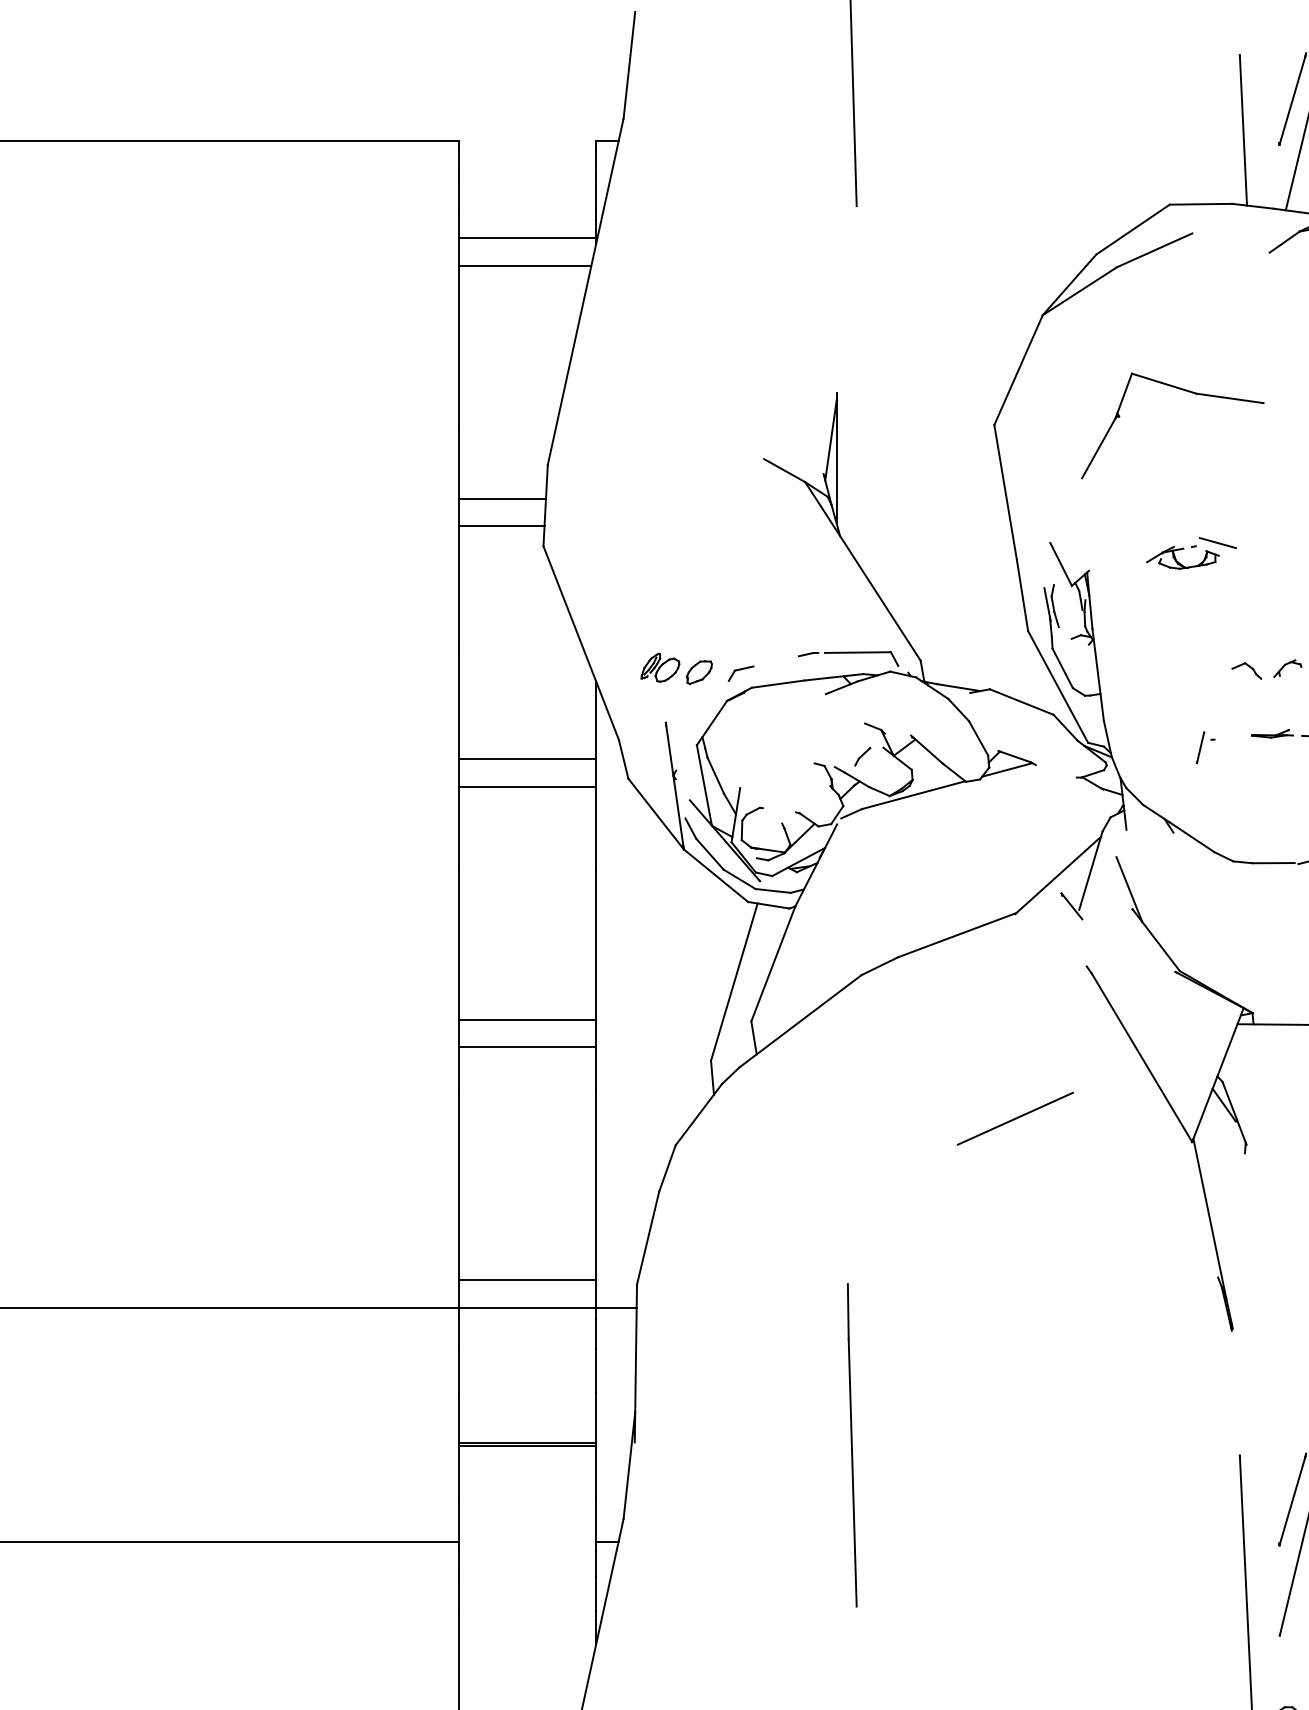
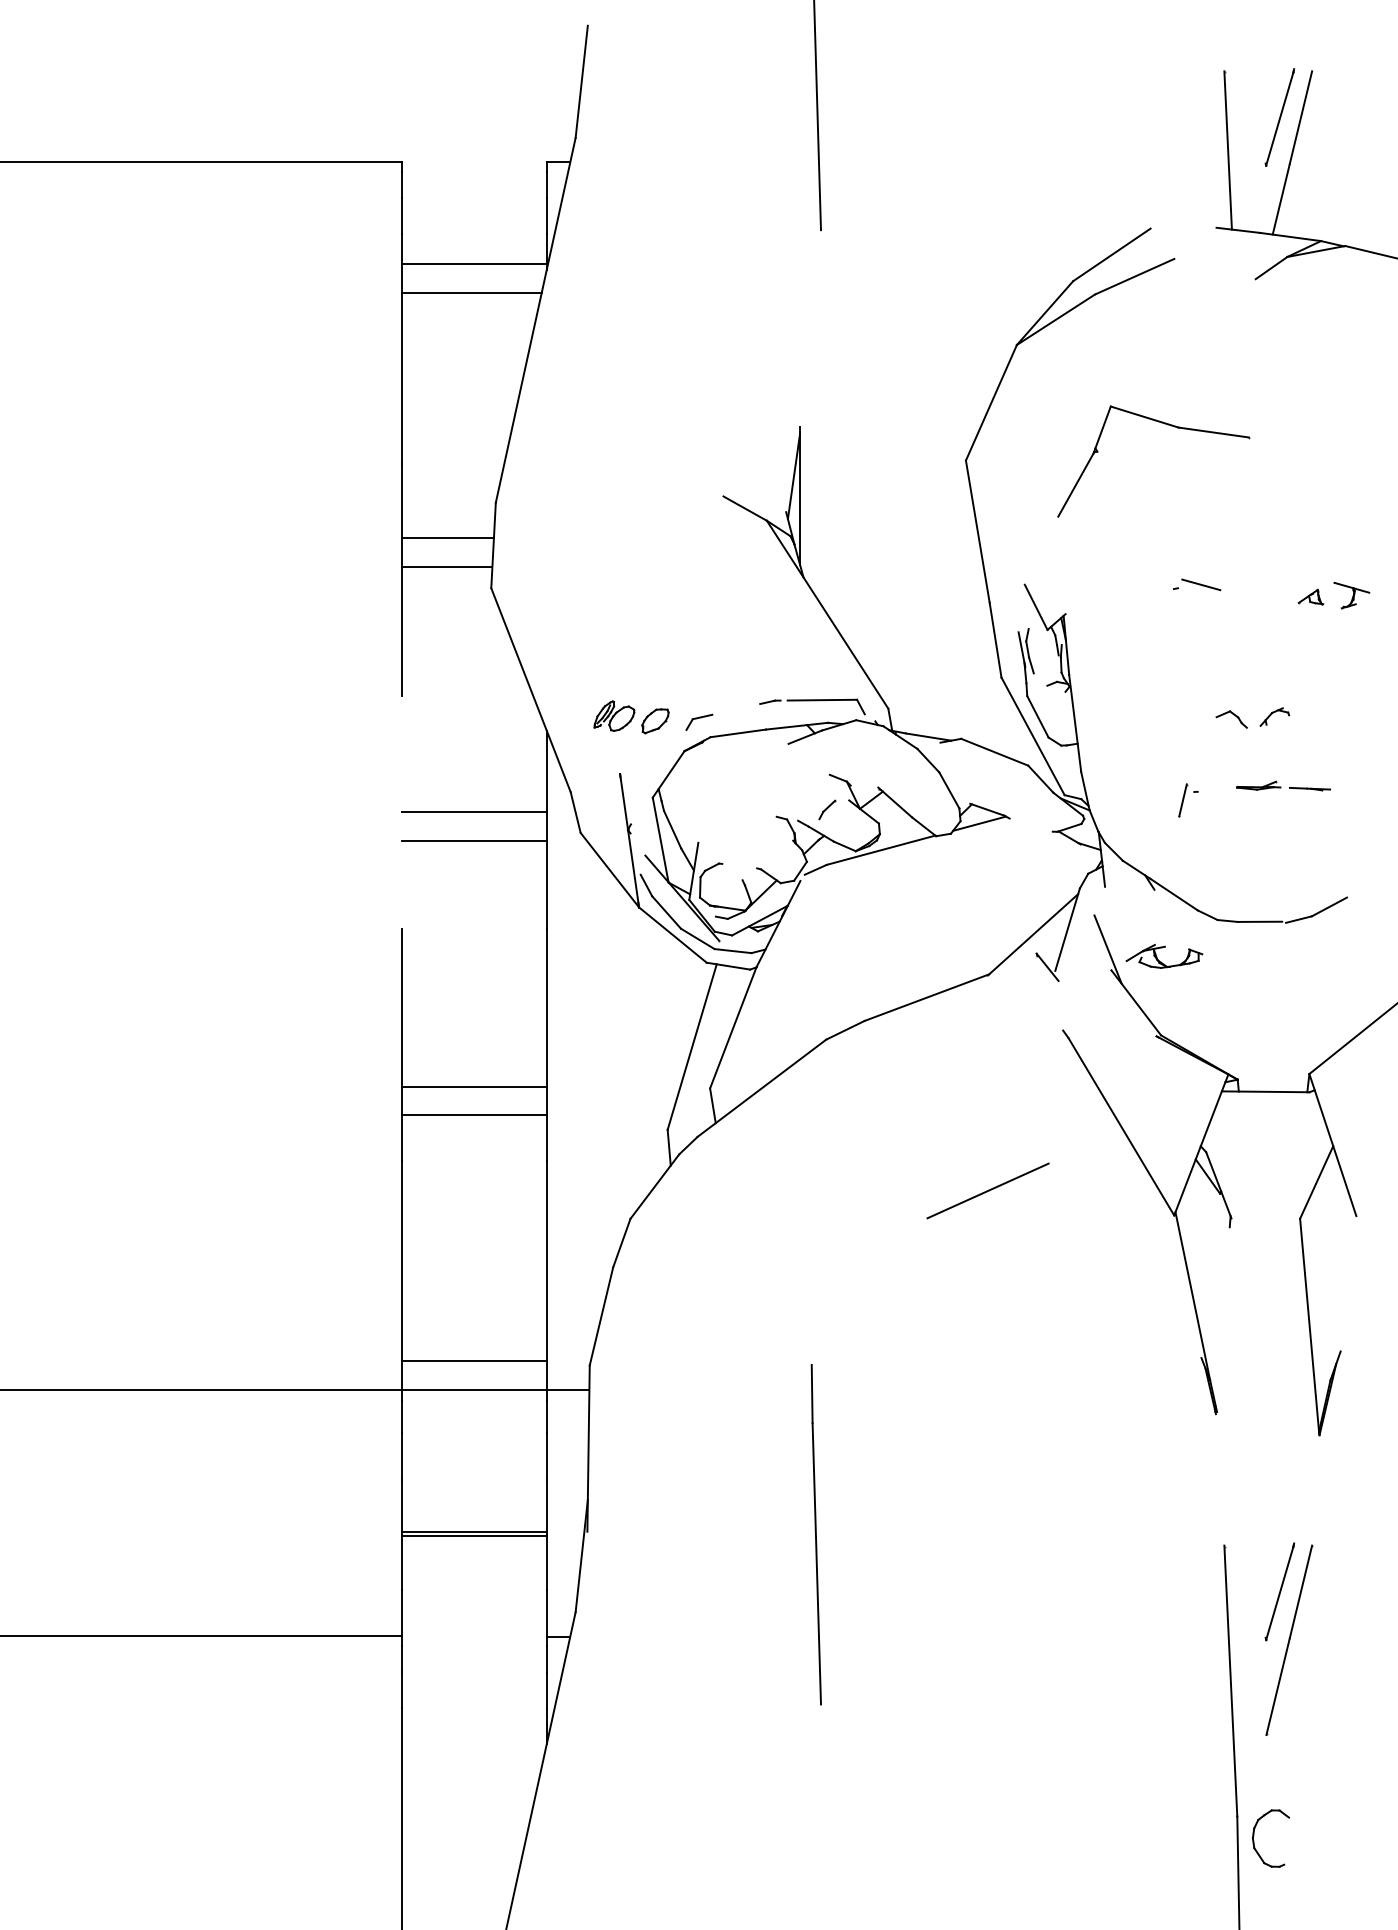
line: (1201, 203) -> (1183, 227), removed
part: (1182, 557) -> (1164, 956), moved
line: (459, 758) -> (402, 811), removed

